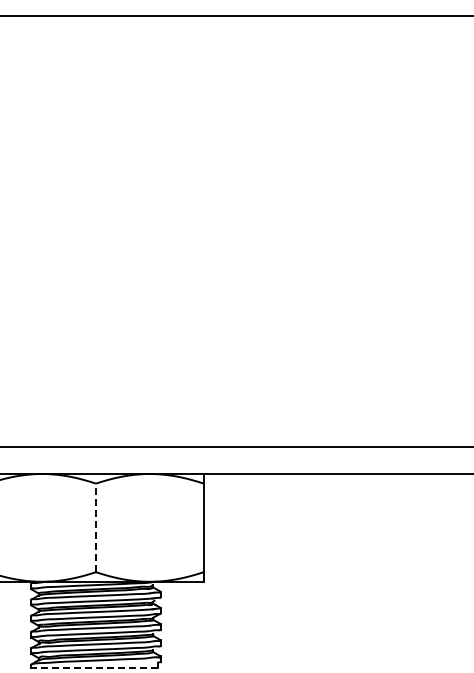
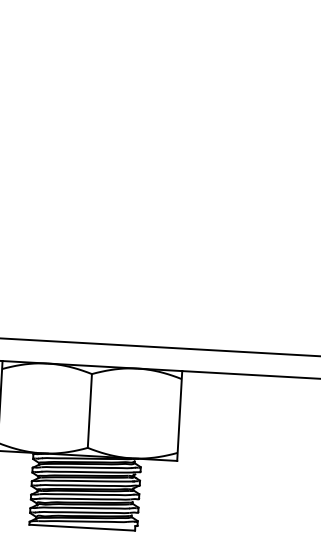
line: (95, 527) -> (89, 410), dashed -> solid
line: (94, 667) -> (82, 527), dashed -> solid

